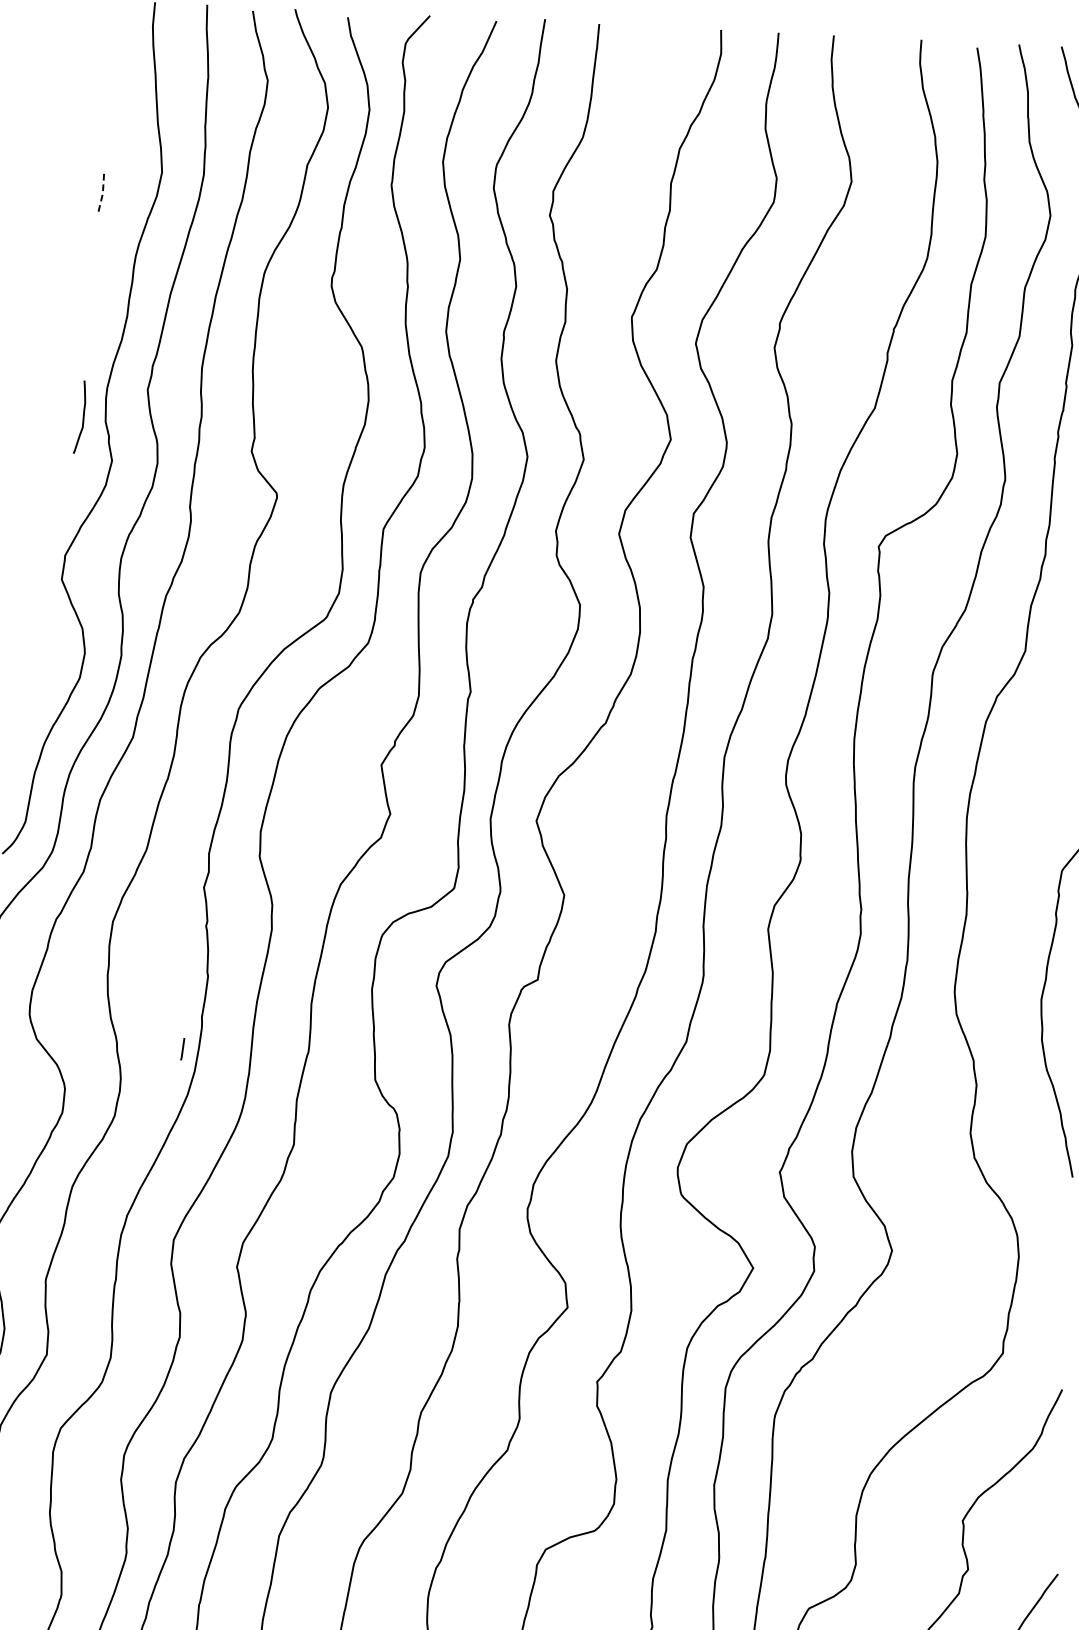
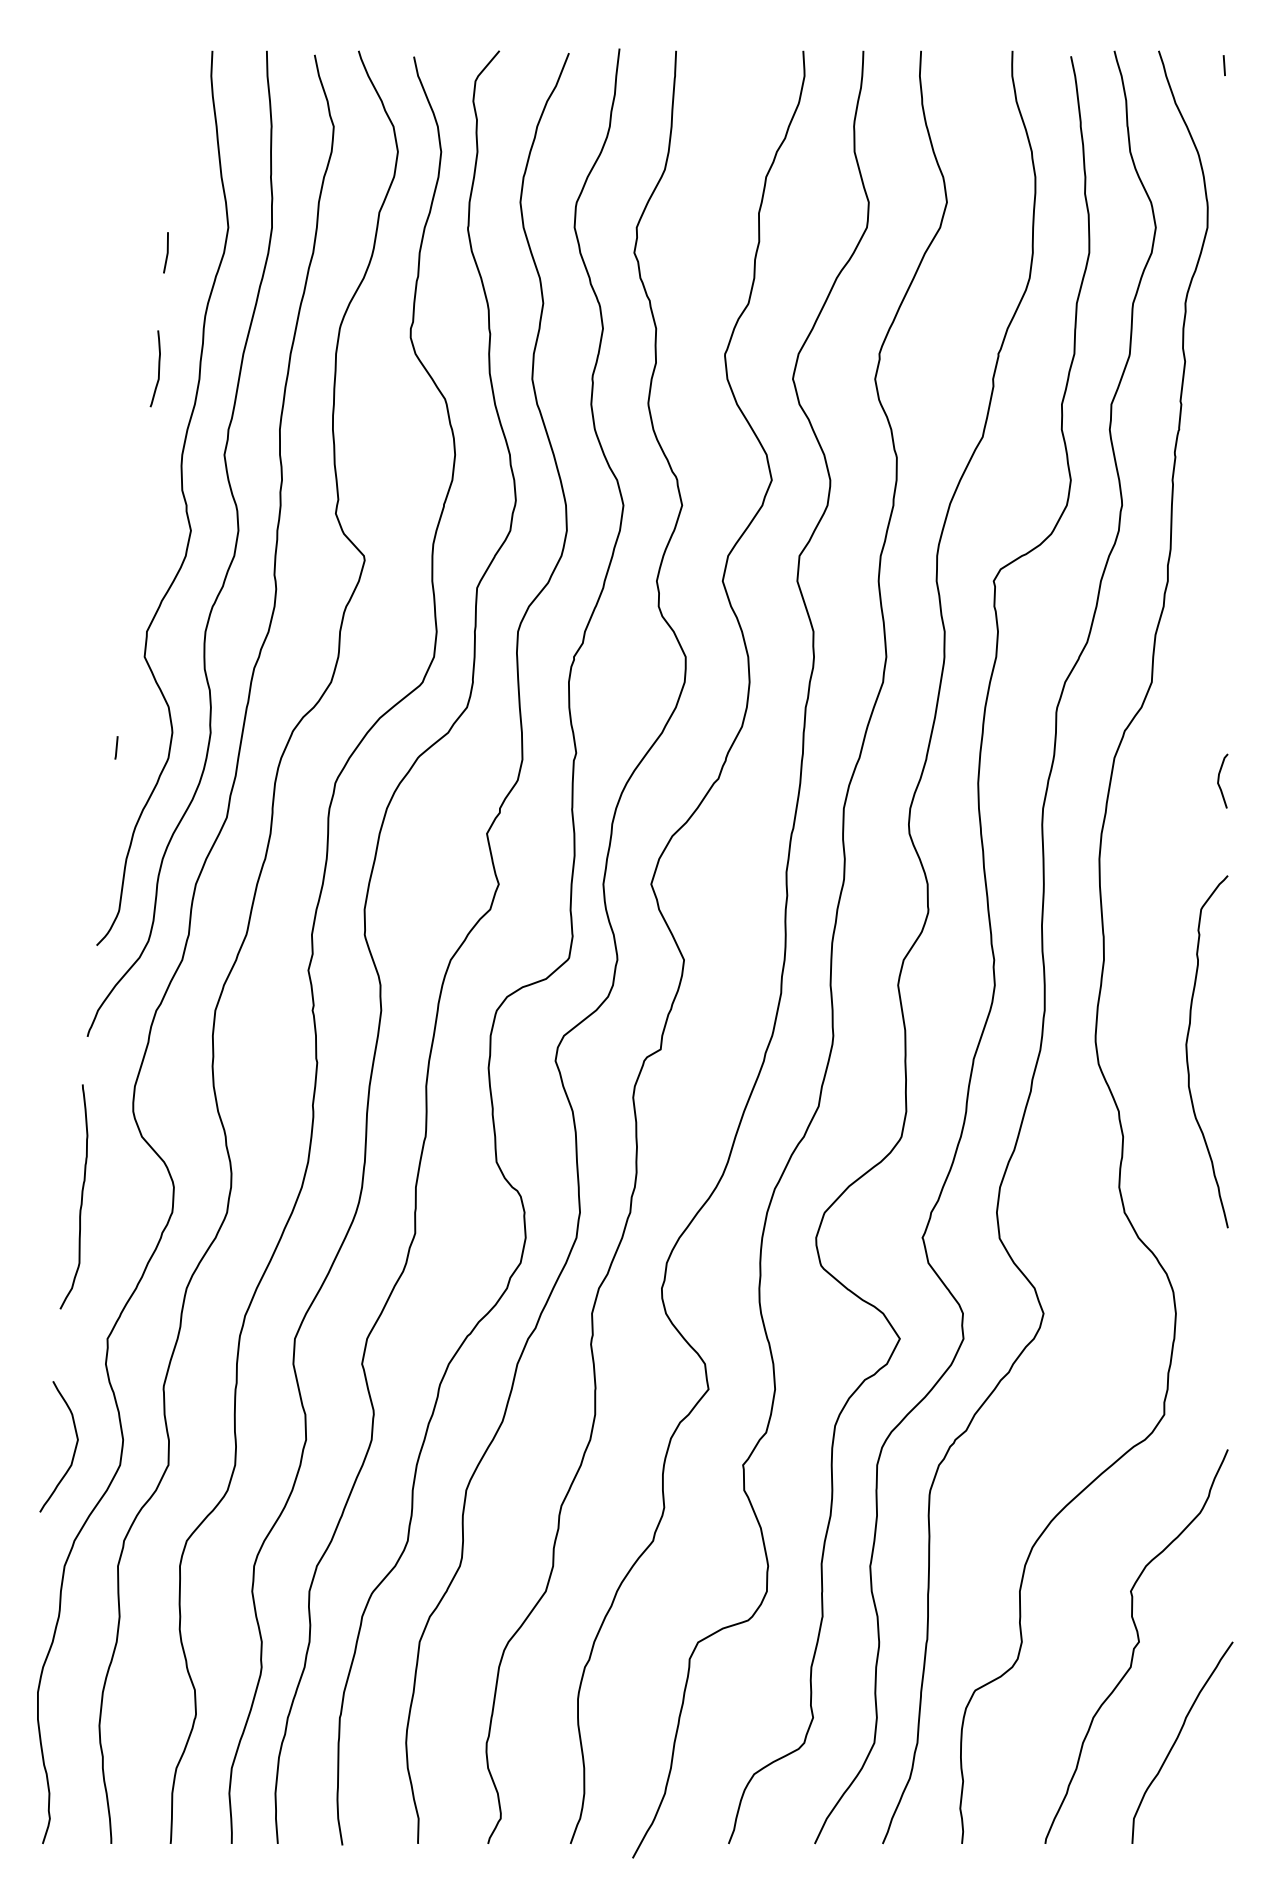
line: (102, 193) -> (167, 252), dashed -> solid
curve: (83, 417) -> (158, 368), moved
line: (182, 1048) -> (116, 747), moved

